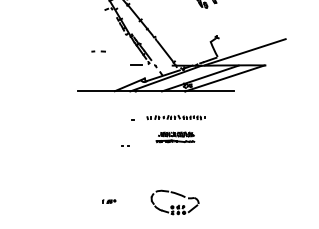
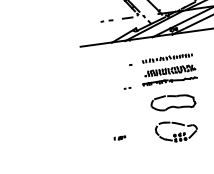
line: (100, 51) -> (108, 20), moved
part: (175, 137) -> (169, 75), size x1.67
part: (175, 168) -> (172, 101), added

